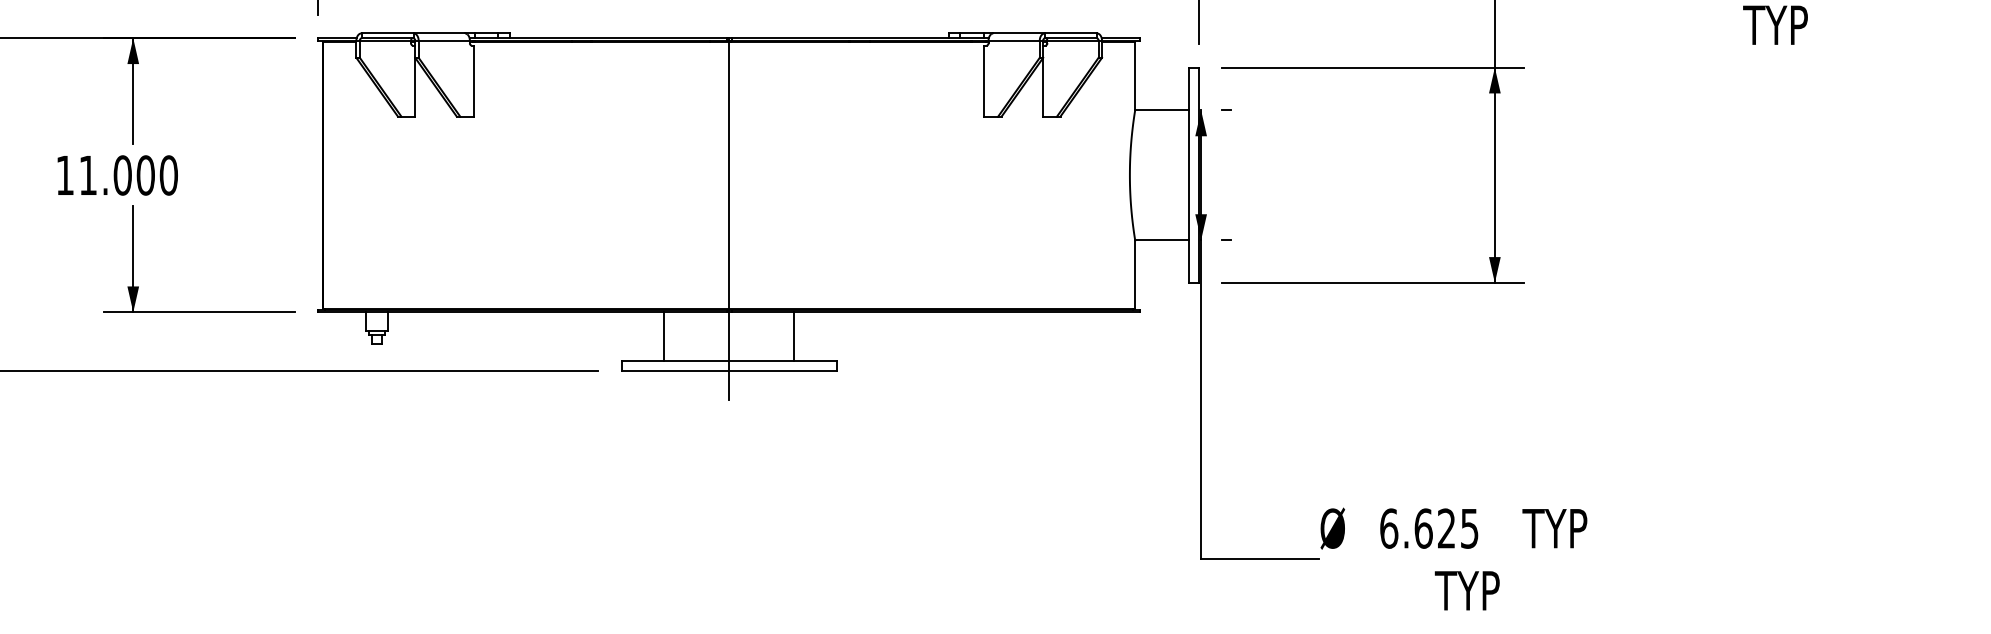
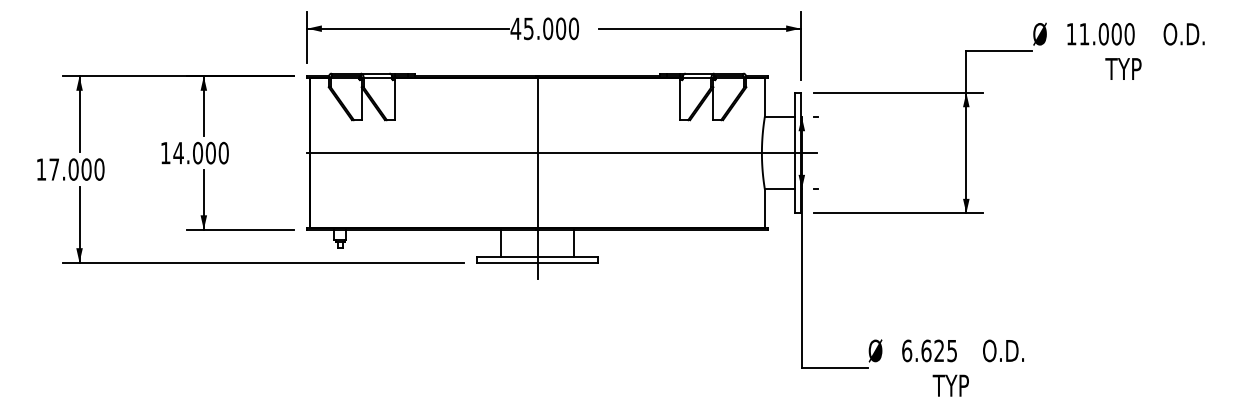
text: (87, 176) -> (178, 153), 11.000 -> 14.000
line: (773, 176) -> (562, 153), added
text: (1559, 527) -> (1002, 350), TYP -> O.D.

